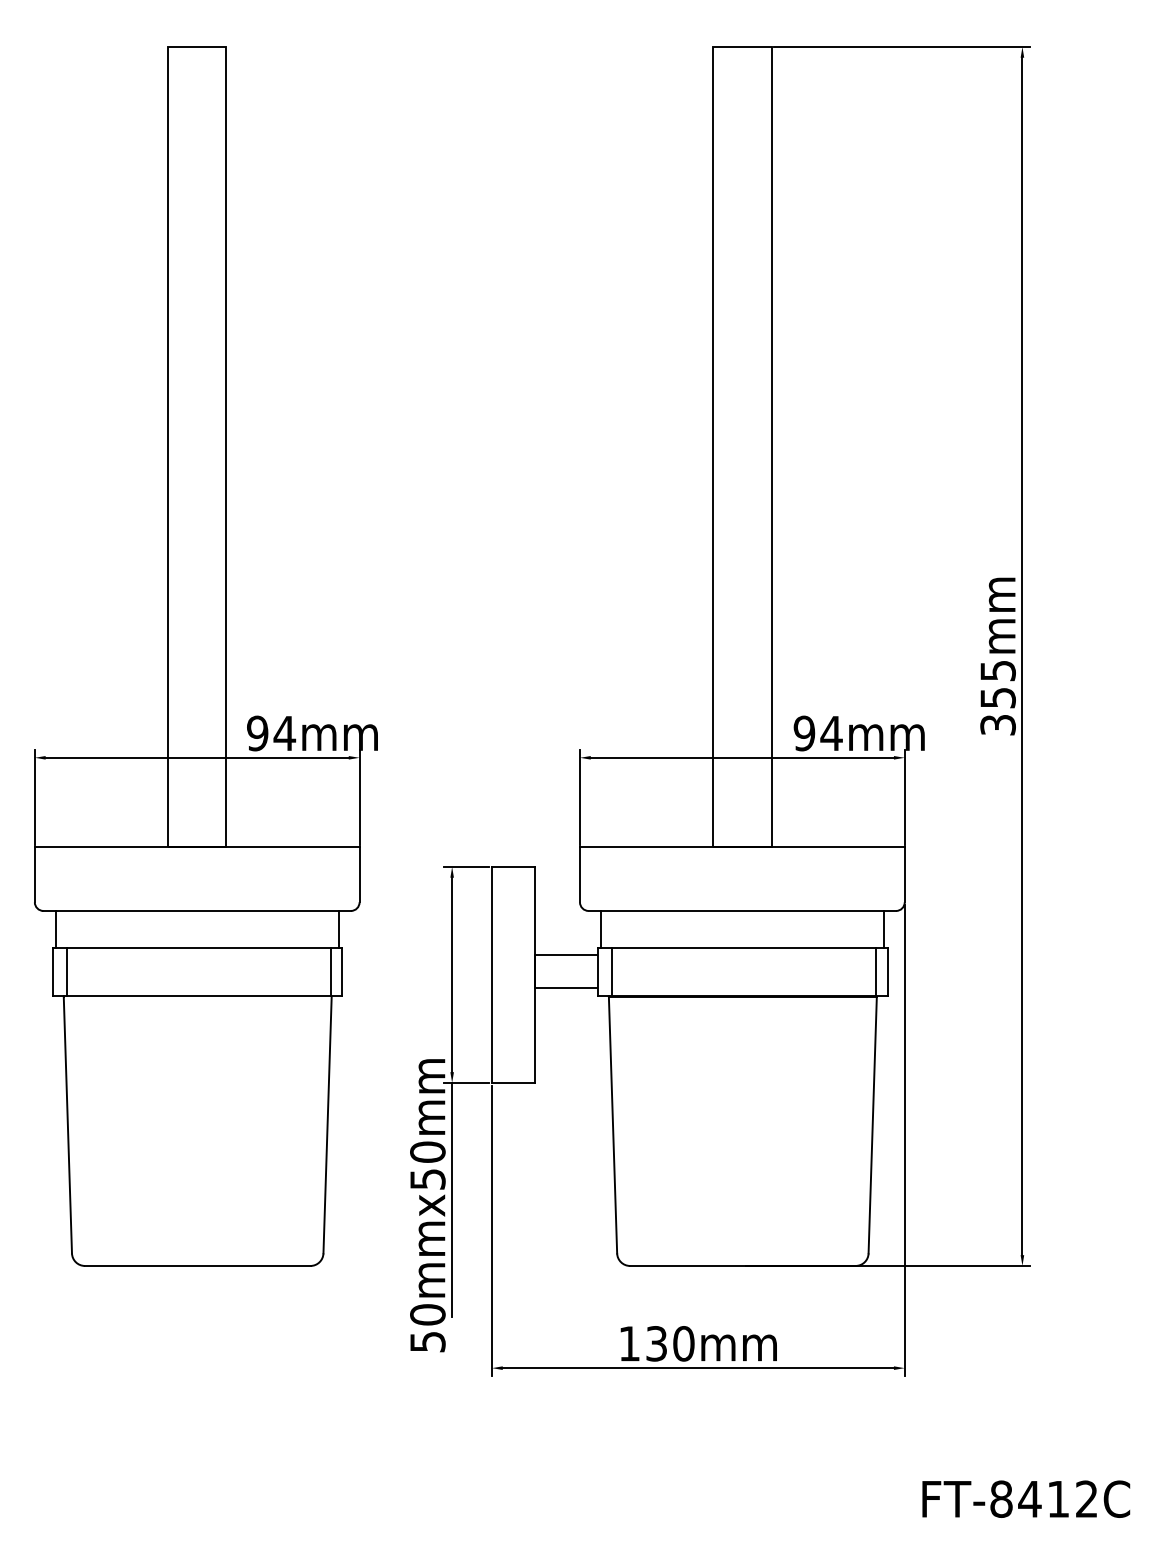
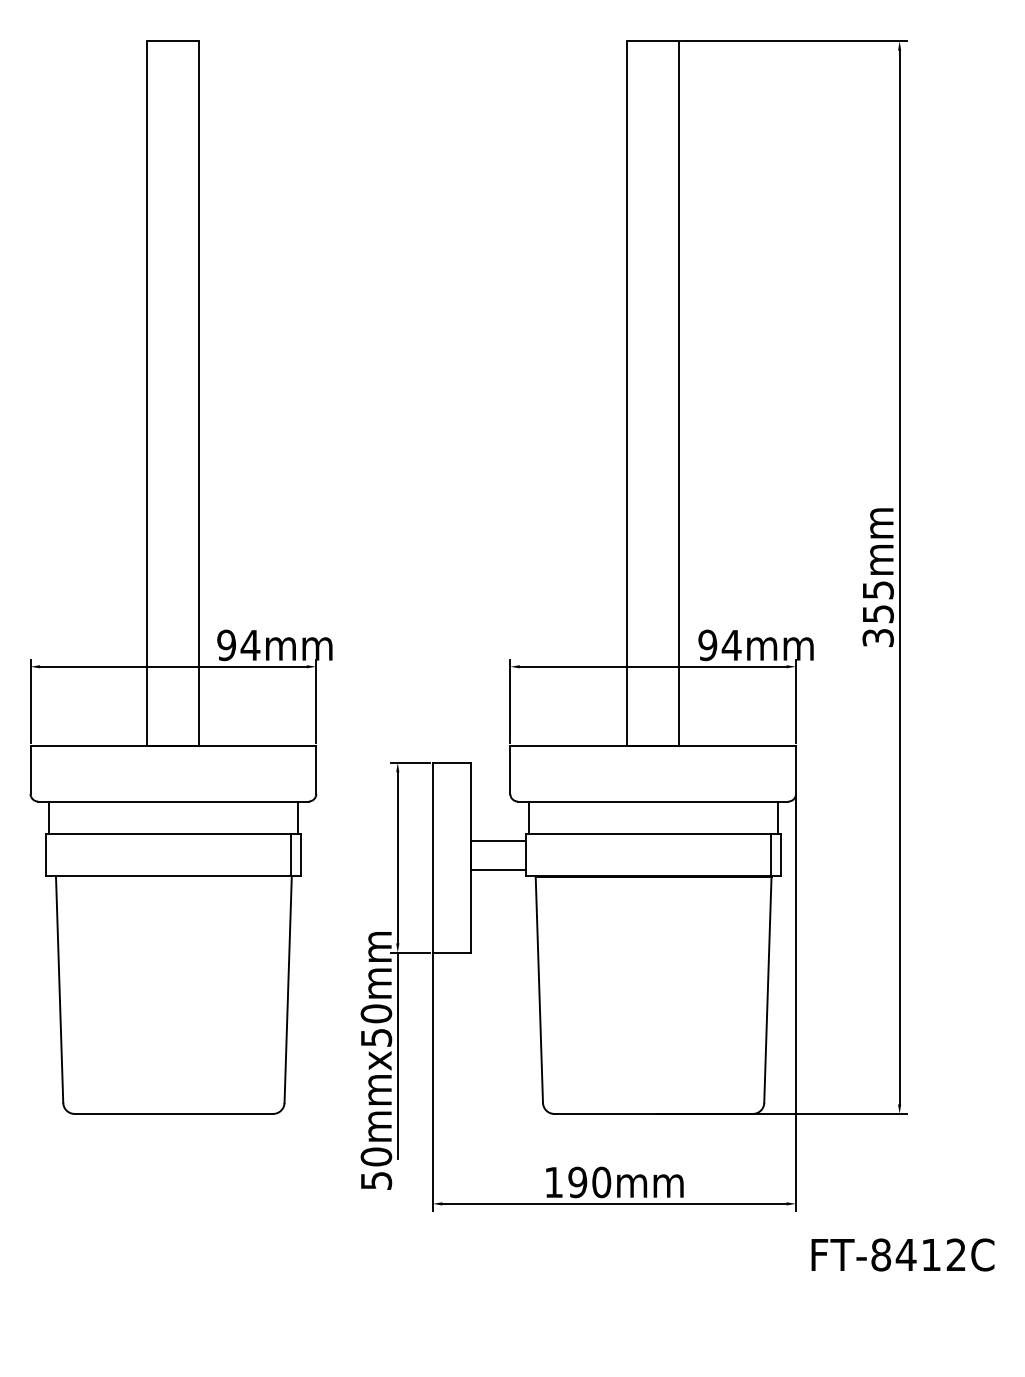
line: (66, 971) -> (58, 854), removed
line: (611, 971) -> (538, 854), removed
text: (656, 1343) -> (577, 1182), 130mm -> 190mm
text: (1026, 1498) -> (903, 1254), moved

